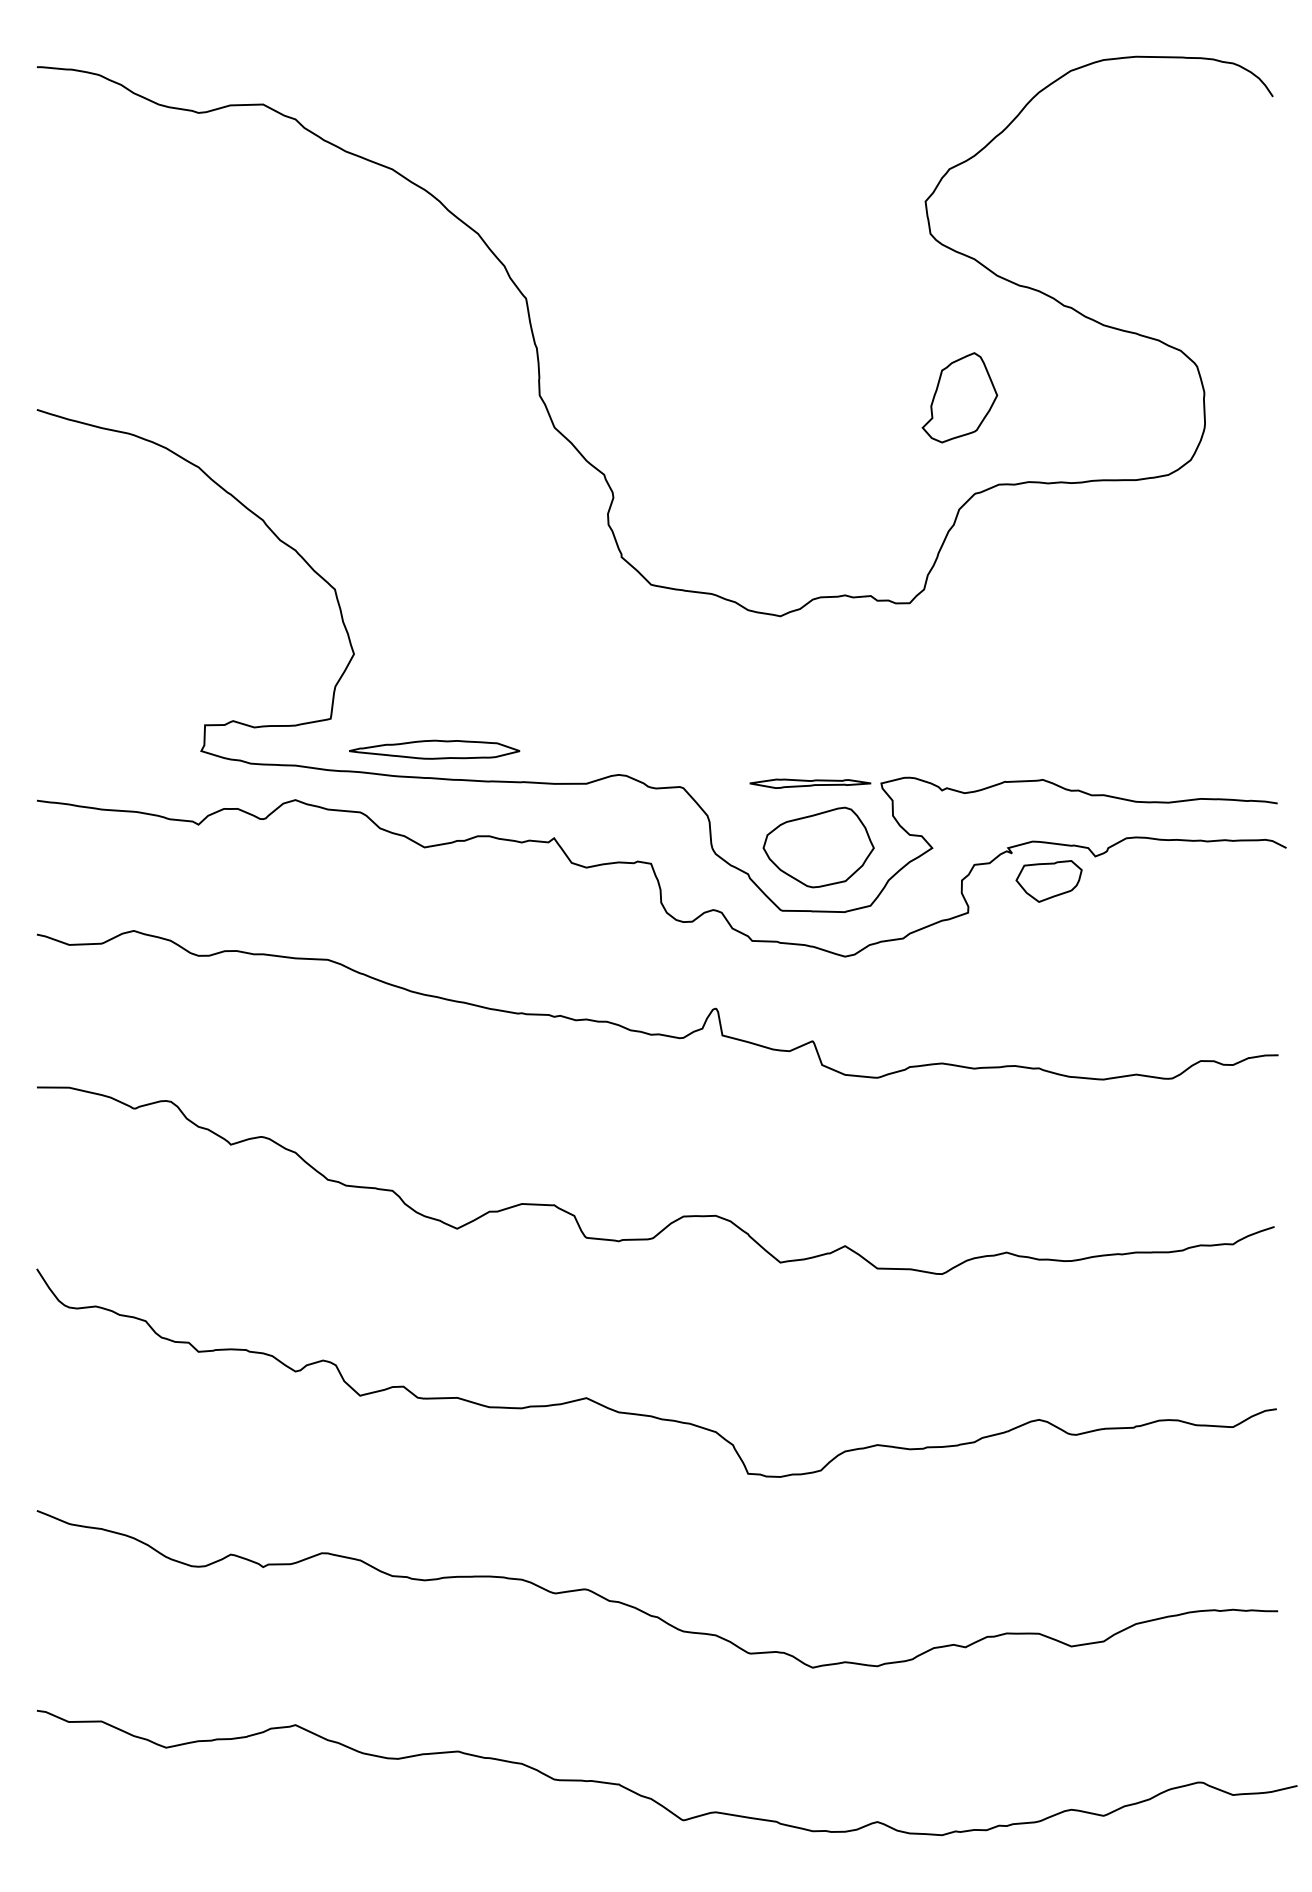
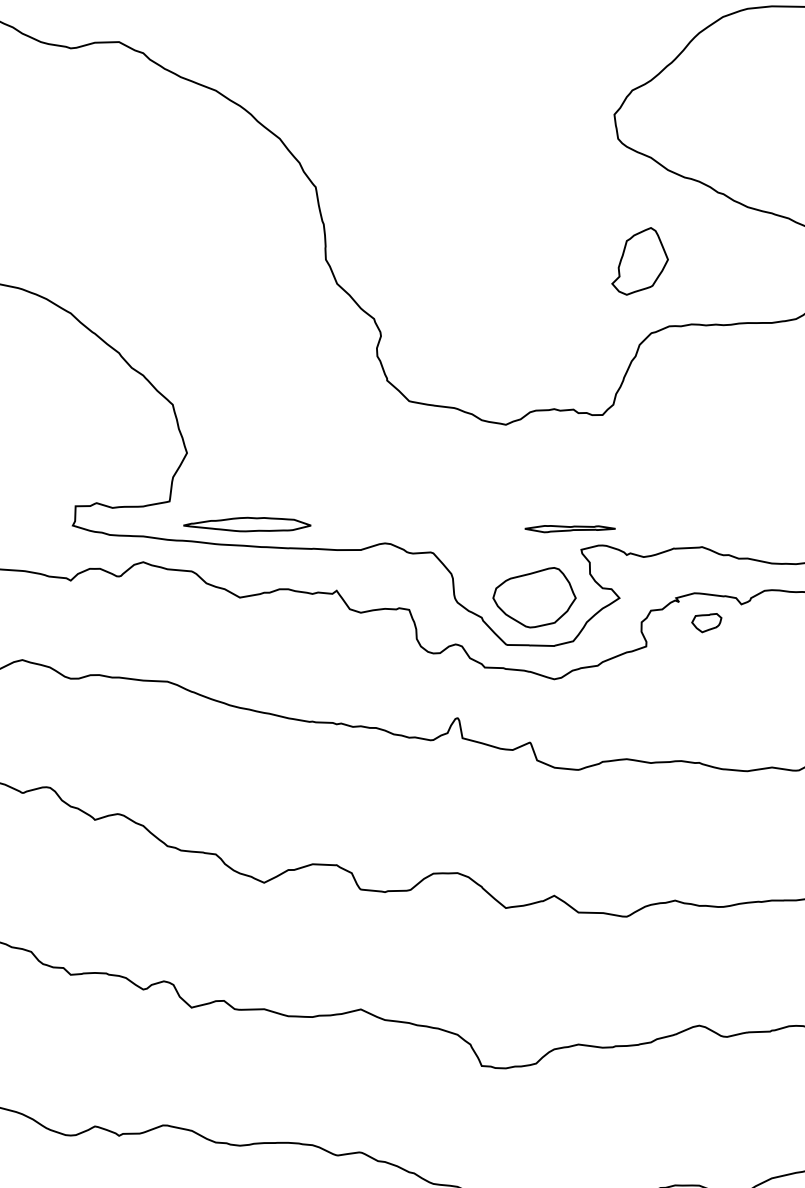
part: (810, 783) -> (570, 528), moved
part: (1048, 881) -> (706, 623), size x0.6

